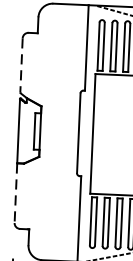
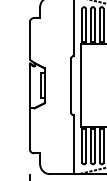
line: (20, 64) -> (29, 40), dashed -> solid
line: (15, 192) -> (29, 128), dashed -> solid

